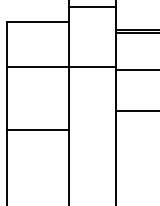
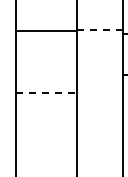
line: (91, 66) -> (99, 30), solid -> dashed
line: (38, 130) -> (46, 93), solid -> dashed

